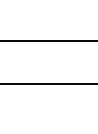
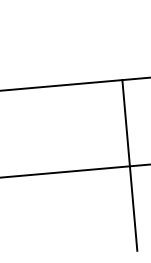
line: (82, 83) -> (129, 164), added

